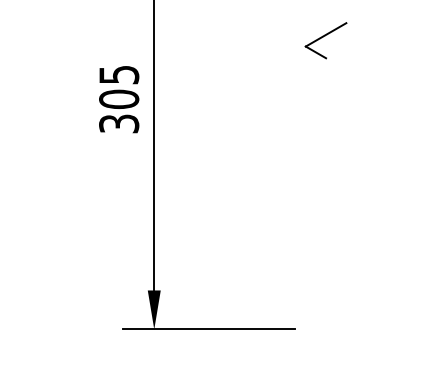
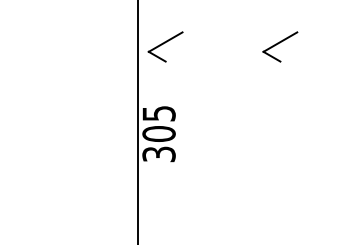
part: (187, 40) -> (165, 46), added
text: (119, 99) -> (159, 134), moved

